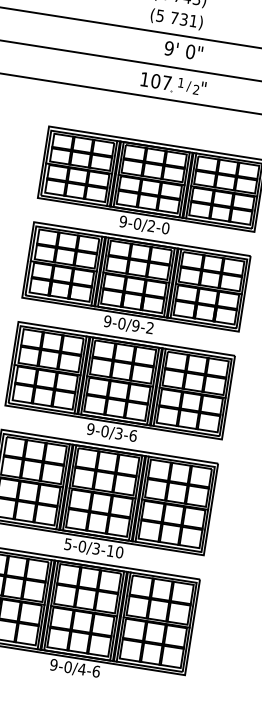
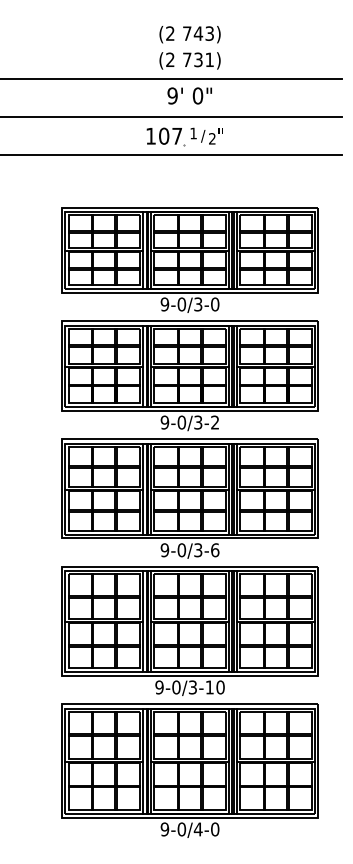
text: (160, 15) -> (170, 59), (5 -> (2
text: (183, 50) -> (189, 95), moved
part: (173, 84) -> (184, 136), moved
text: (151, 226) -> (198, 304), 9-0/2-0 -> 9-0/3-0
text: (136, 325) -> (198, 422), 9-0/9-2 -> 9-0/3-2
text: (68, 544) -> (159, 687), 5-0/3-10 -> 9-0/3-10
text: (96, 671) -> (215, 829), 9-0/4-6 -> 9-0/4-0

